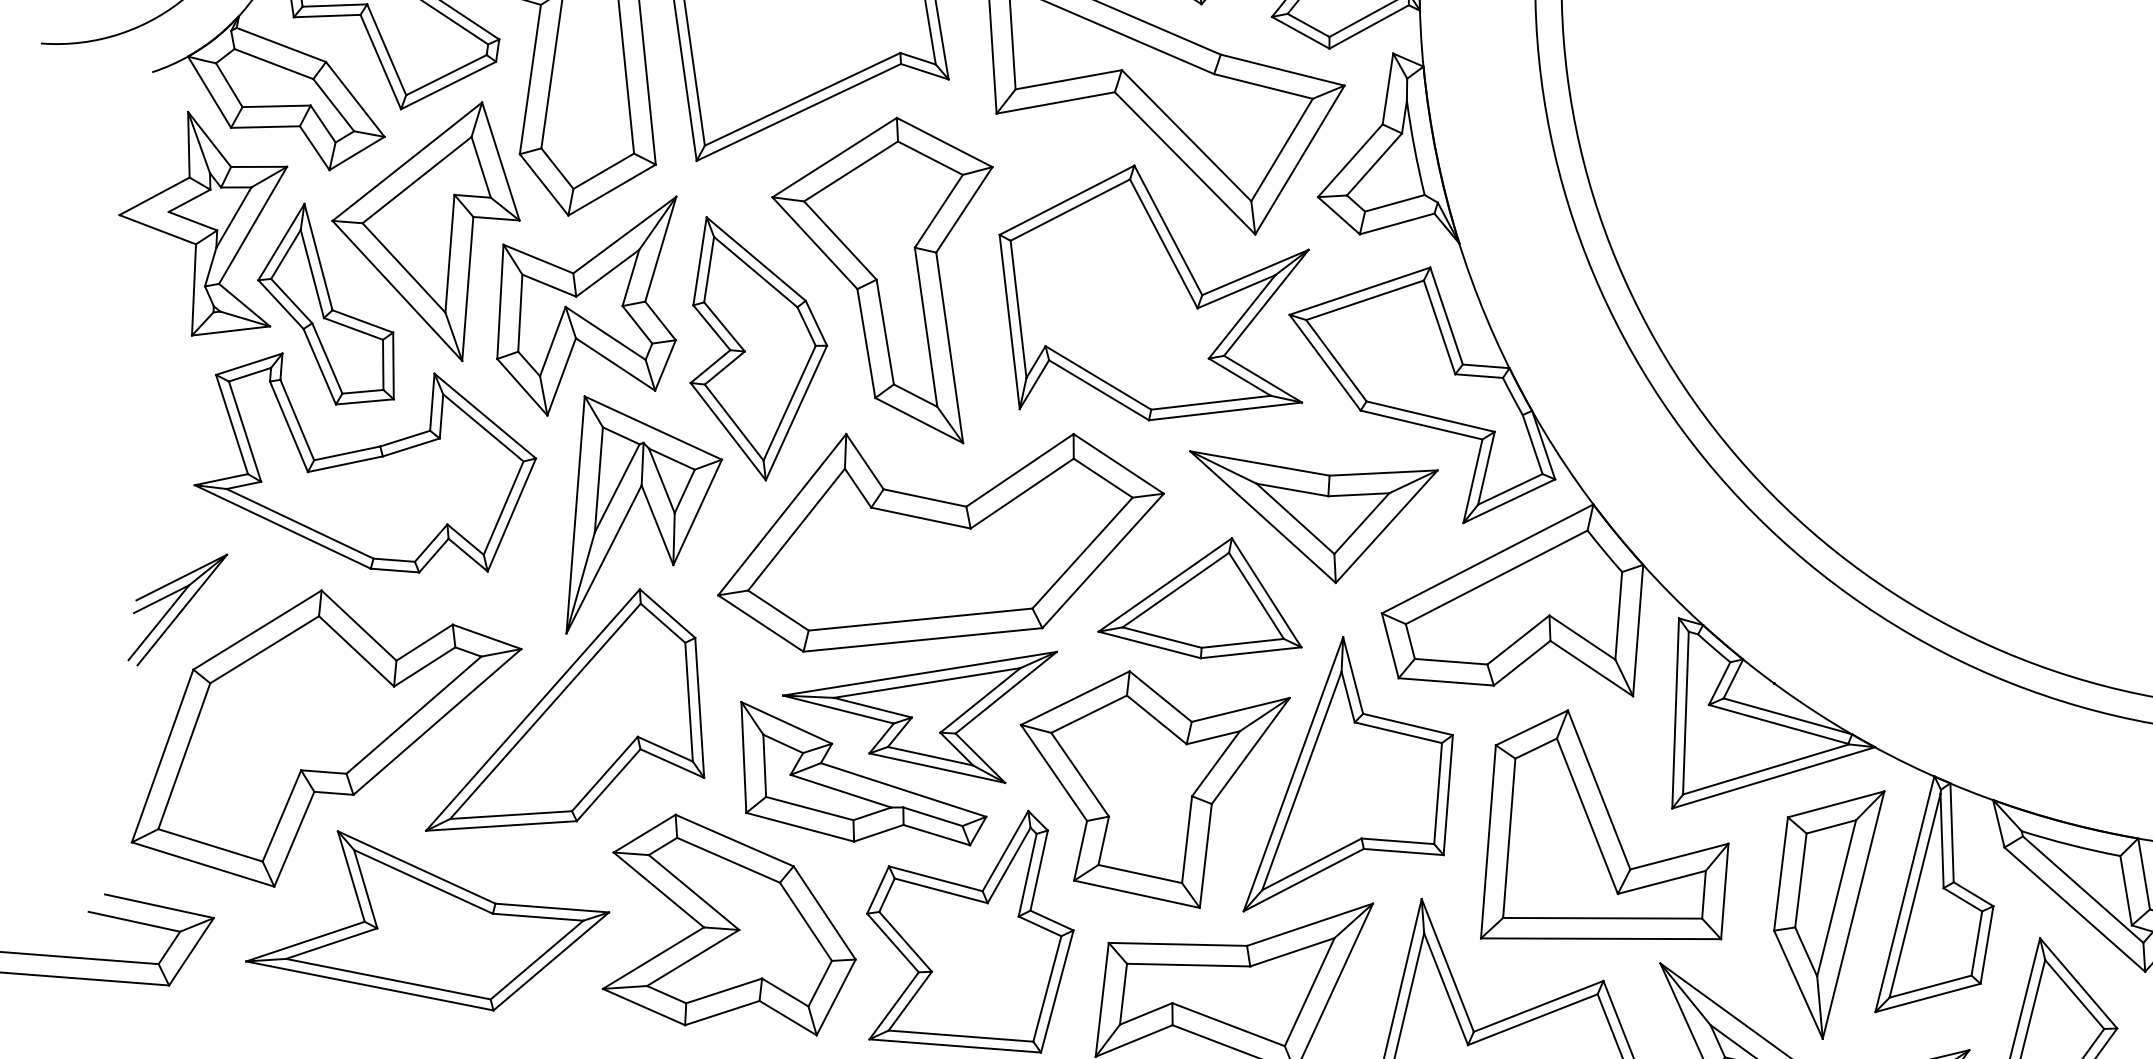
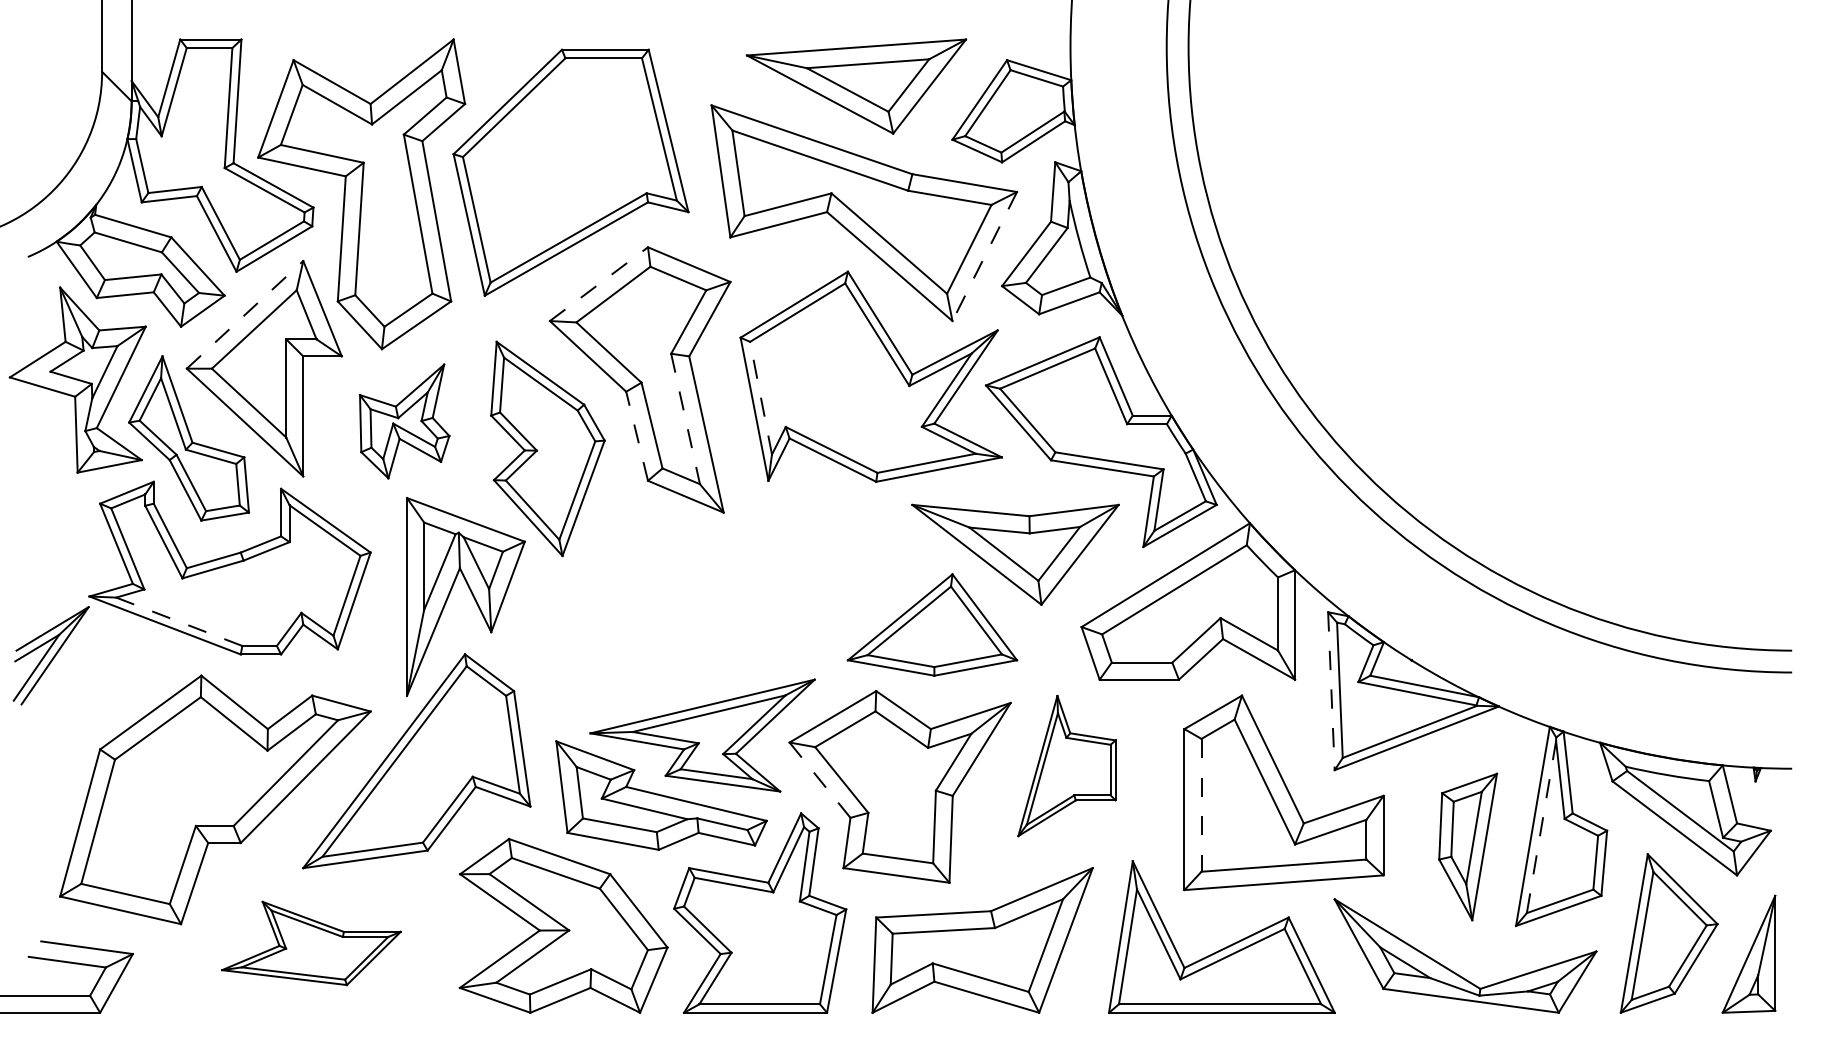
line: (835, 156) -> (599, 283), solid -> dashed
line: (1299, 159) -> (984, 256), solid -> dashed
line: (407, 161) -> (245, 314), solid -> dashed
part: (588, 304) -> (404, 421), size x0.6
line: (1017, 308) -> (760, 397), solid -> dashed
line: (926, 326) -> (685, 418), solid -> dashed
line: (866, 343) -> (637, 436), solid -> dashed
line: (300, 523) -> (179, 621), solid -> dashed
part: (940, 542) -> (711, 596), removed
part: (176, 609) -> (50, 655), moved
line: (1675, 713) -> (1331, 691), solid -> dashed
line: (1054, 773) -> (820, 780), solid -> dashed
part: (1351, 778) -> (1066, 765), size x0.6
line: (1509, 838) -> (1201, 805), solid -> dashed
line: (1915, 896) -> (1541, 827), solid -> dashed
part: (1824, 912) -> (1467, 846), size x0.7
part: (429, 921) -> (311, 943), size x0.6

